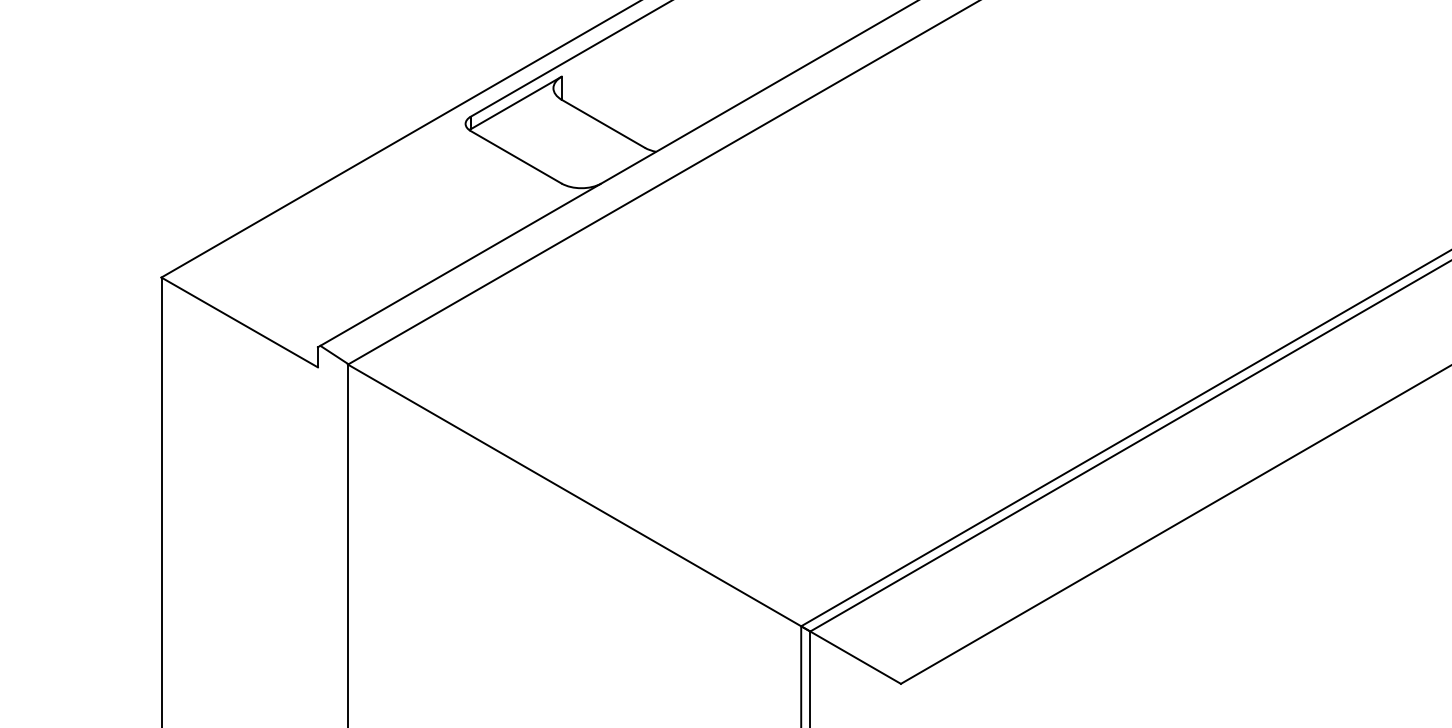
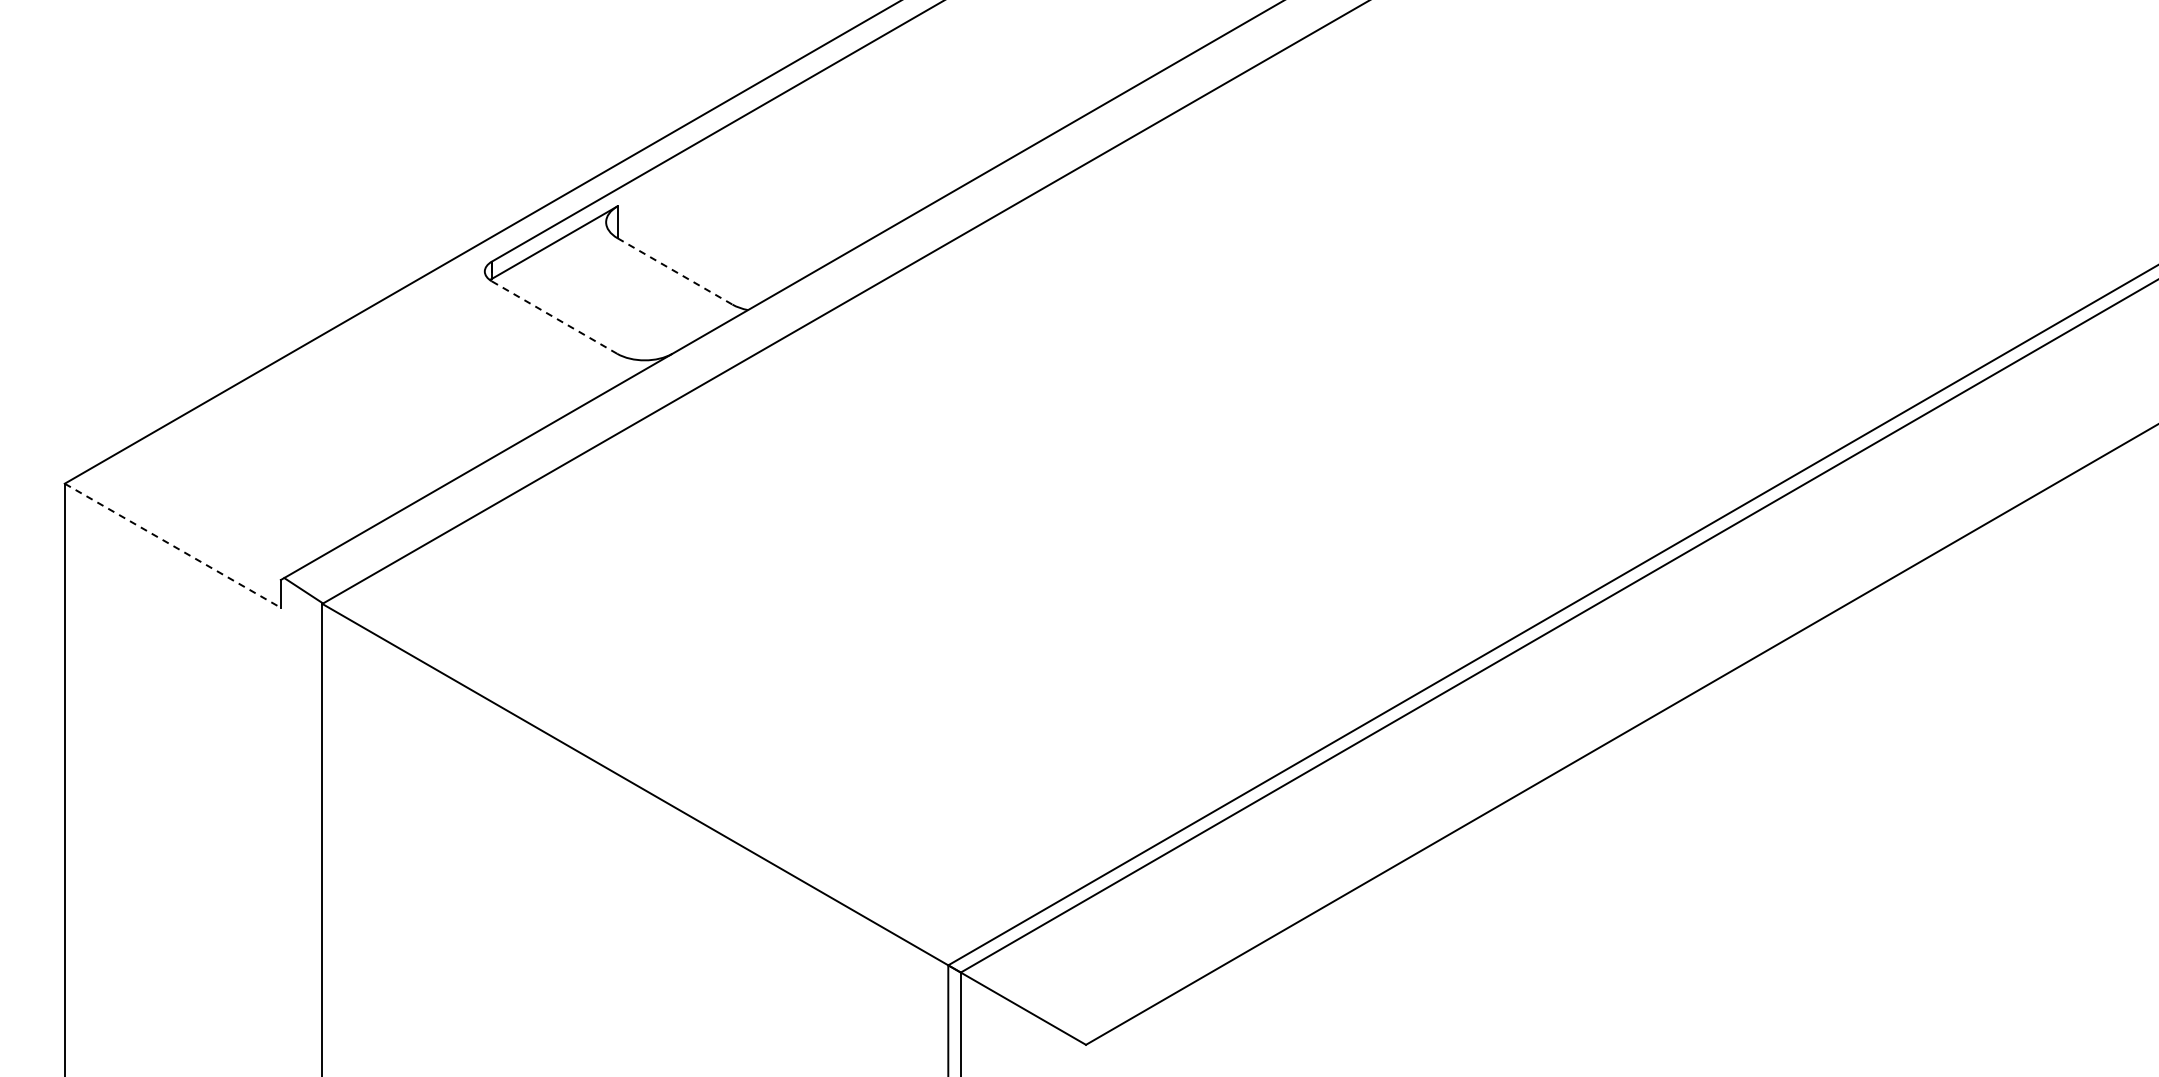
line: (603, 123) -> (675, 271), solid -> dashed
line: (516, 157) -> (554, 317), solid -> dashed
line: (239, 322) -> (172, 545), solid -> dashed

